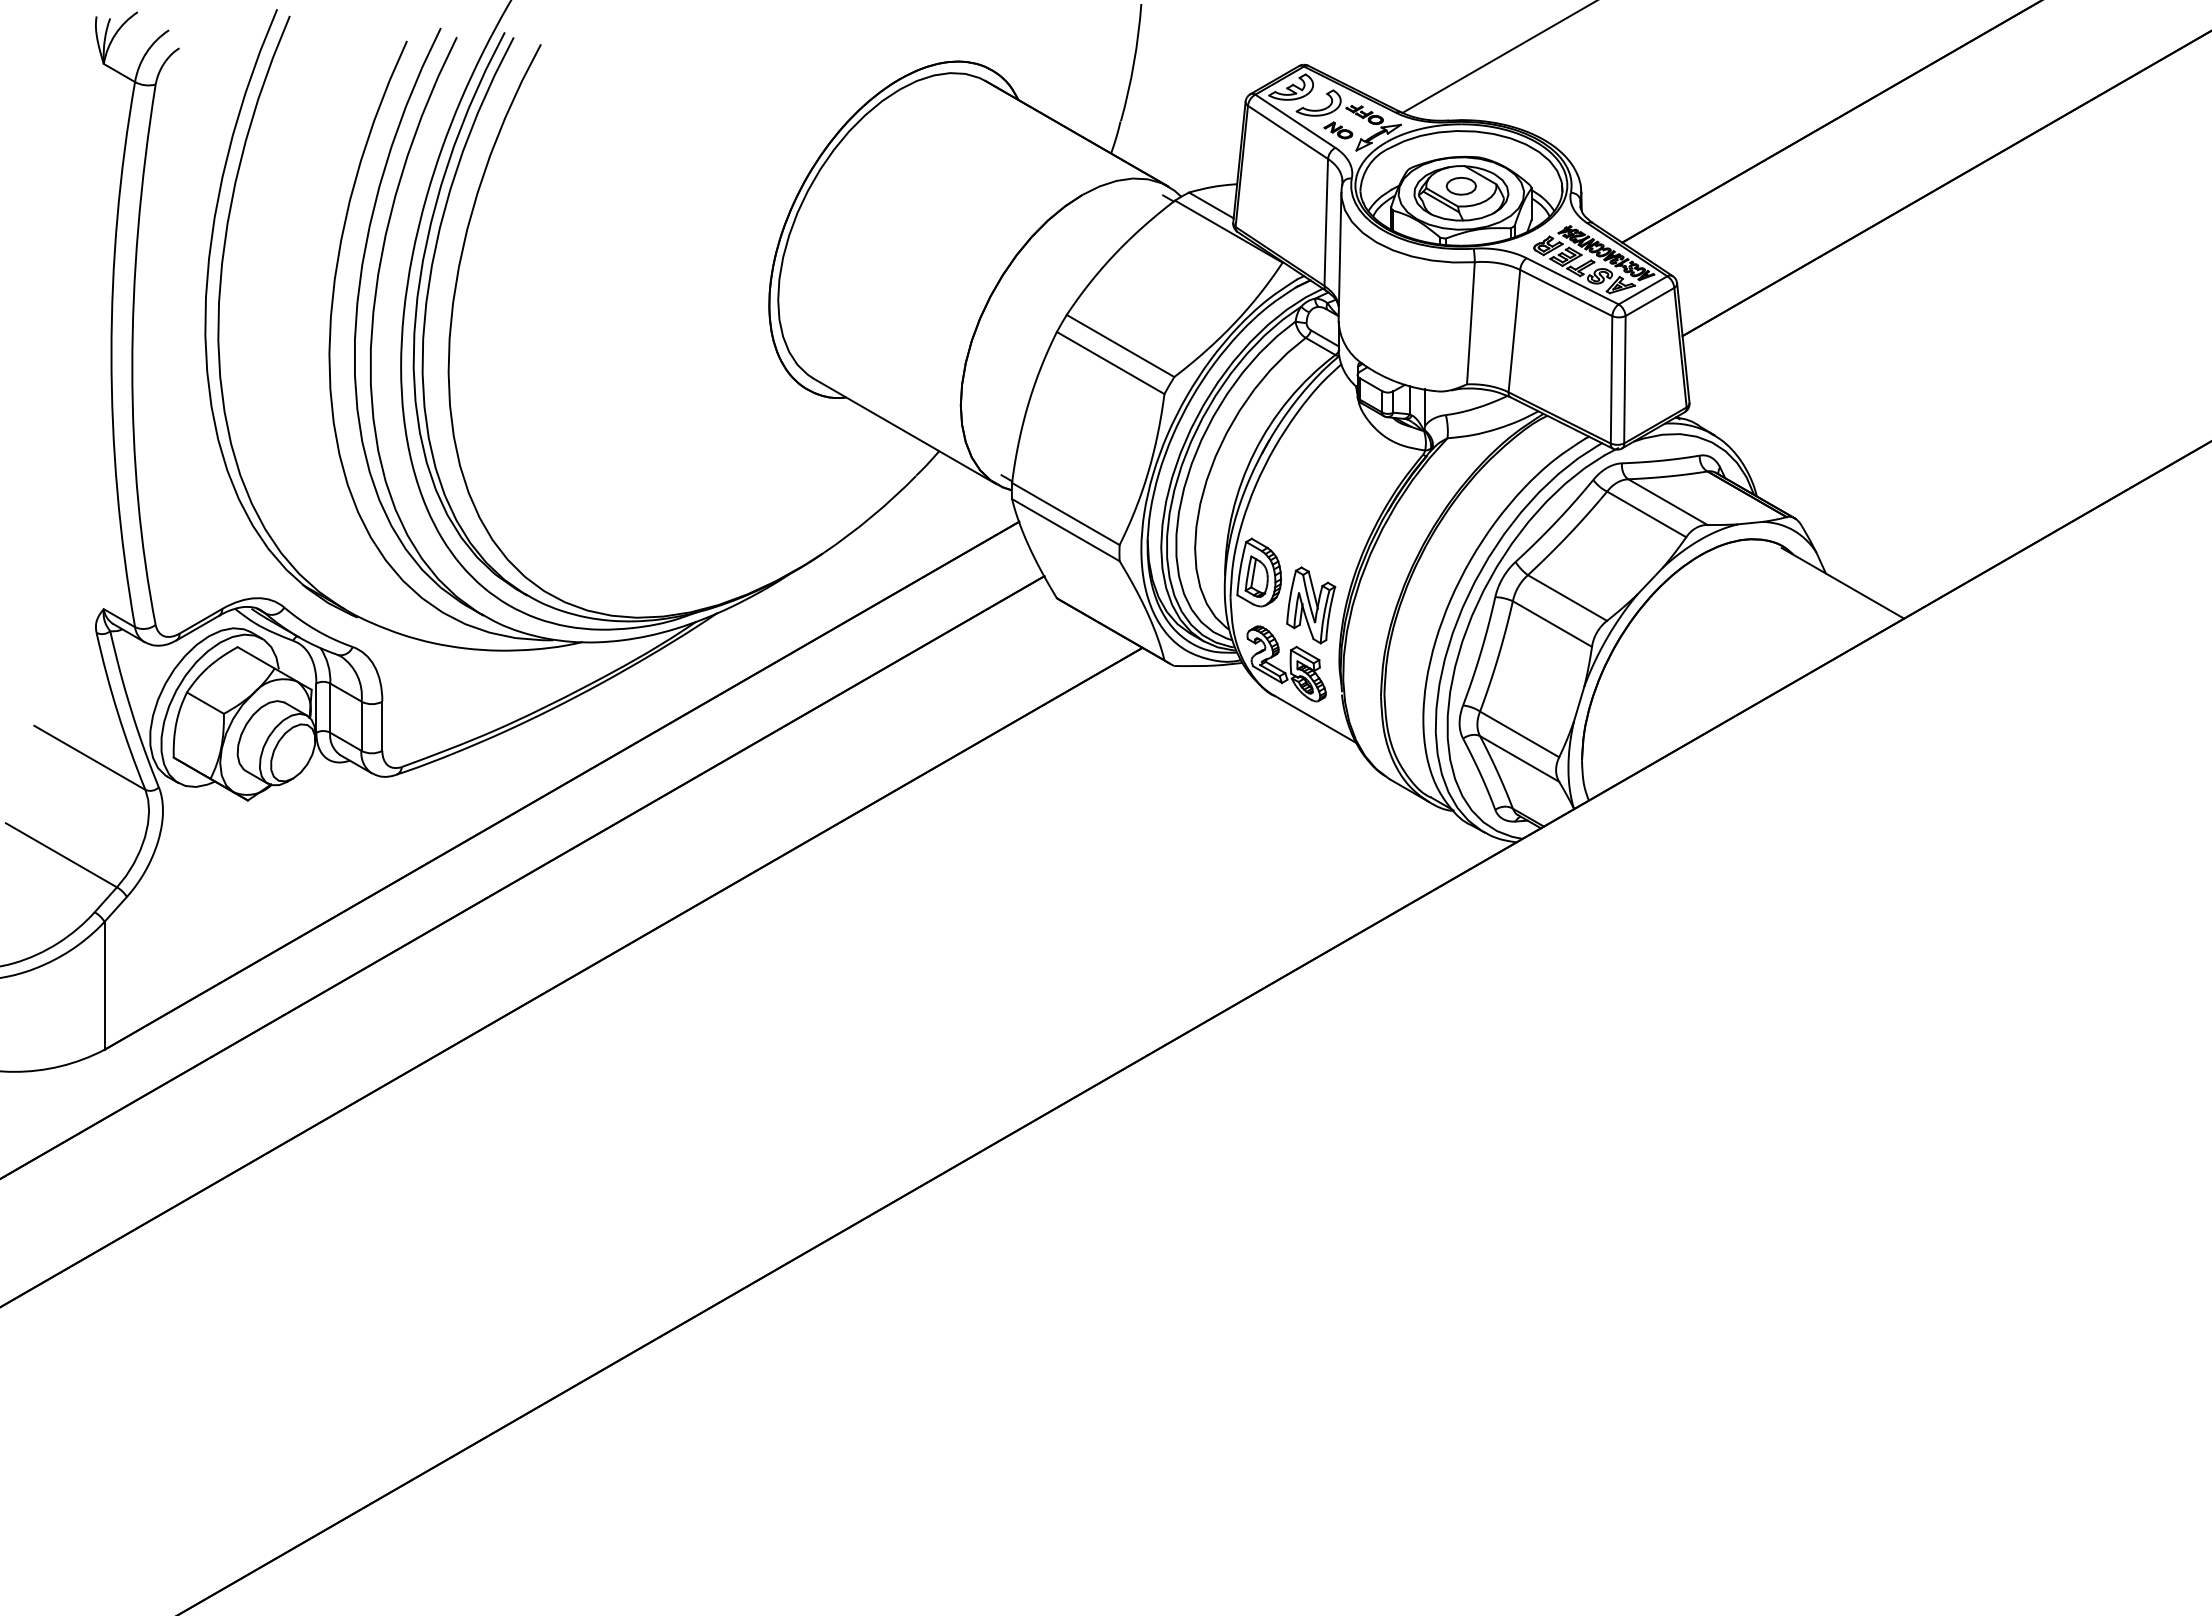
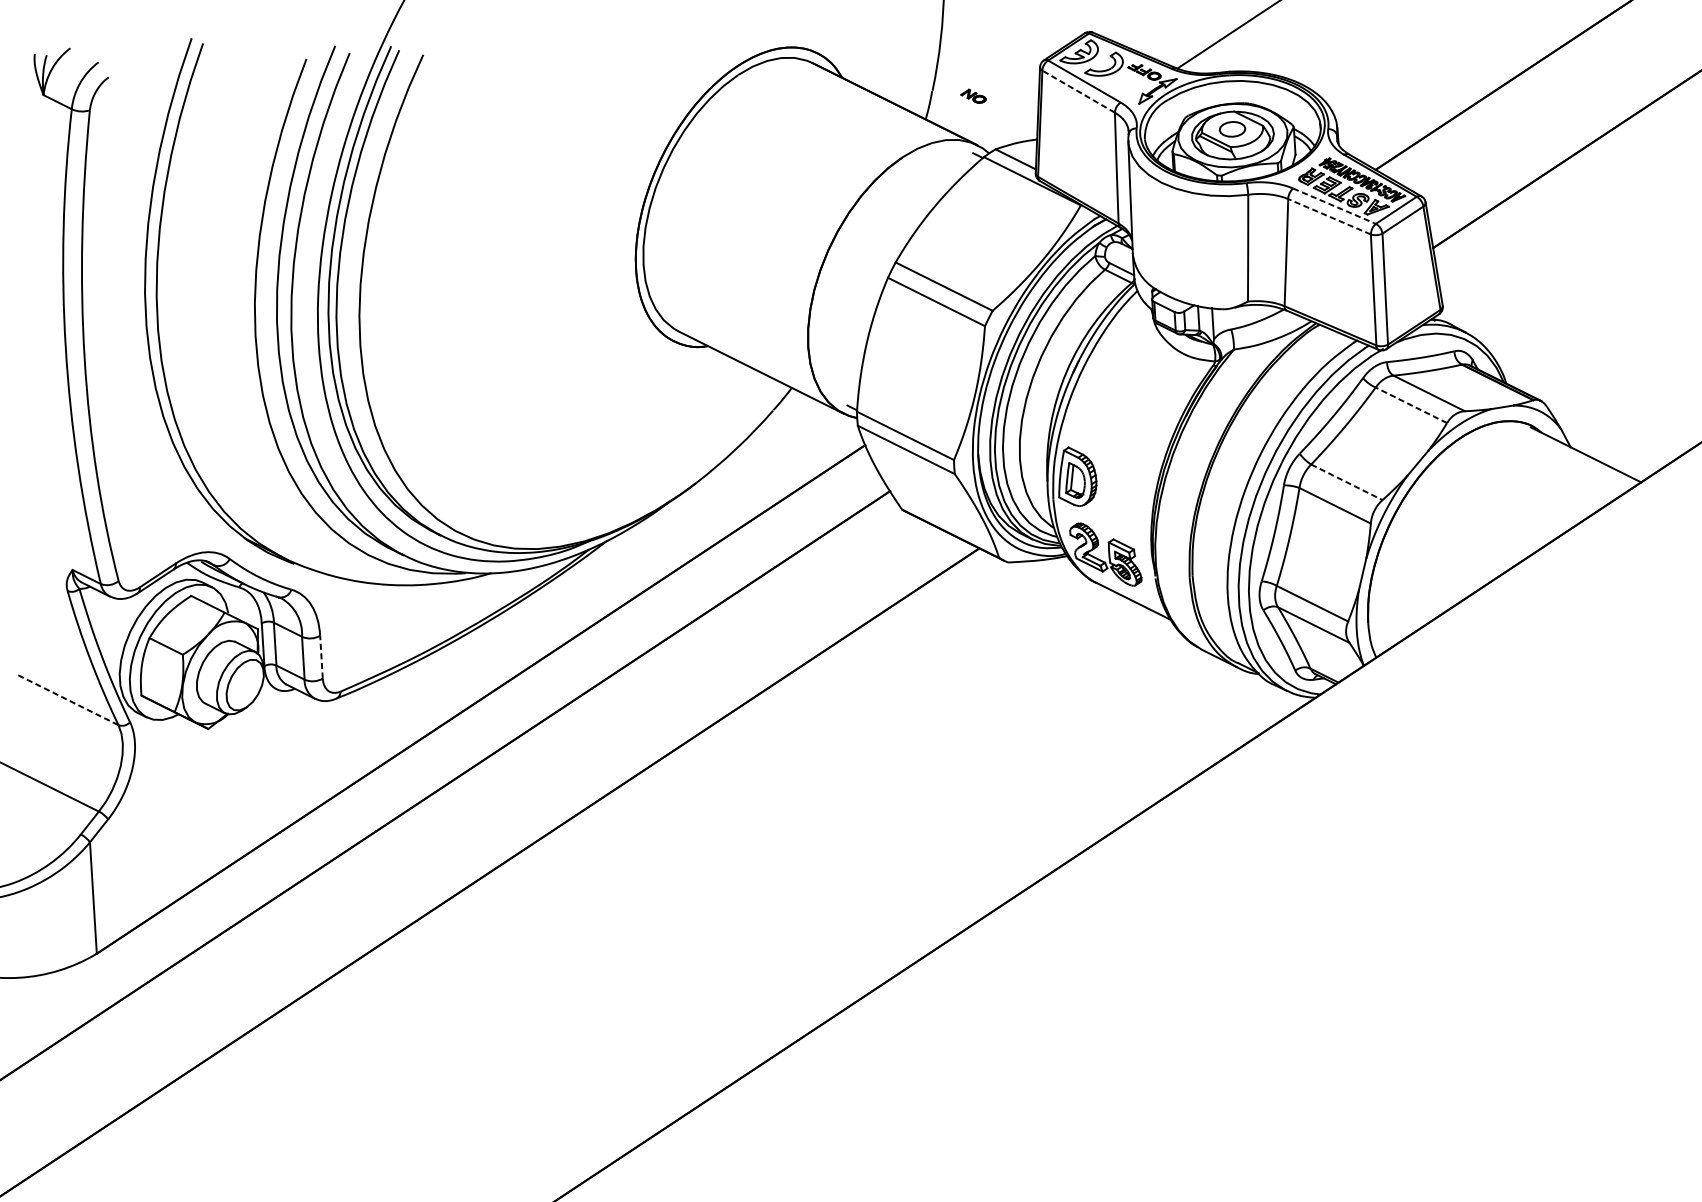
part: (1338, 130) -> (973, 96), moved
line: (1287, 132) -> (1078, 91), solid -> dashed
line: (1572, 281) -> (1334, 206), solid -> dashed
line: (1566, 293) -> (1329, 217), solid -> dashed
line: (1646, 514) -> (1411, 405), solid -> dashed
line: (1567, 598) -> (1346, 482), solid -> dashed
part: (1311, 605) -> (1124, 502), removed
line: (382, 726) -> (321, 657), solid -> dashed
line: (90, 758) -> (69, 700), solid -> dashed

